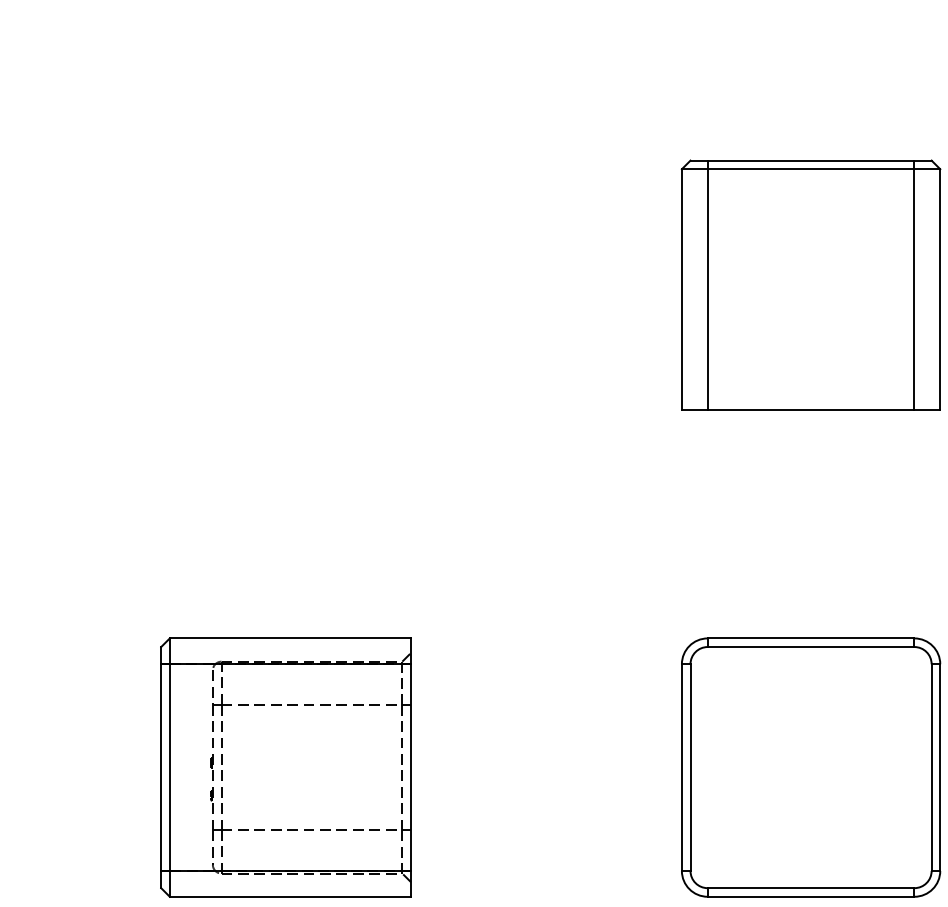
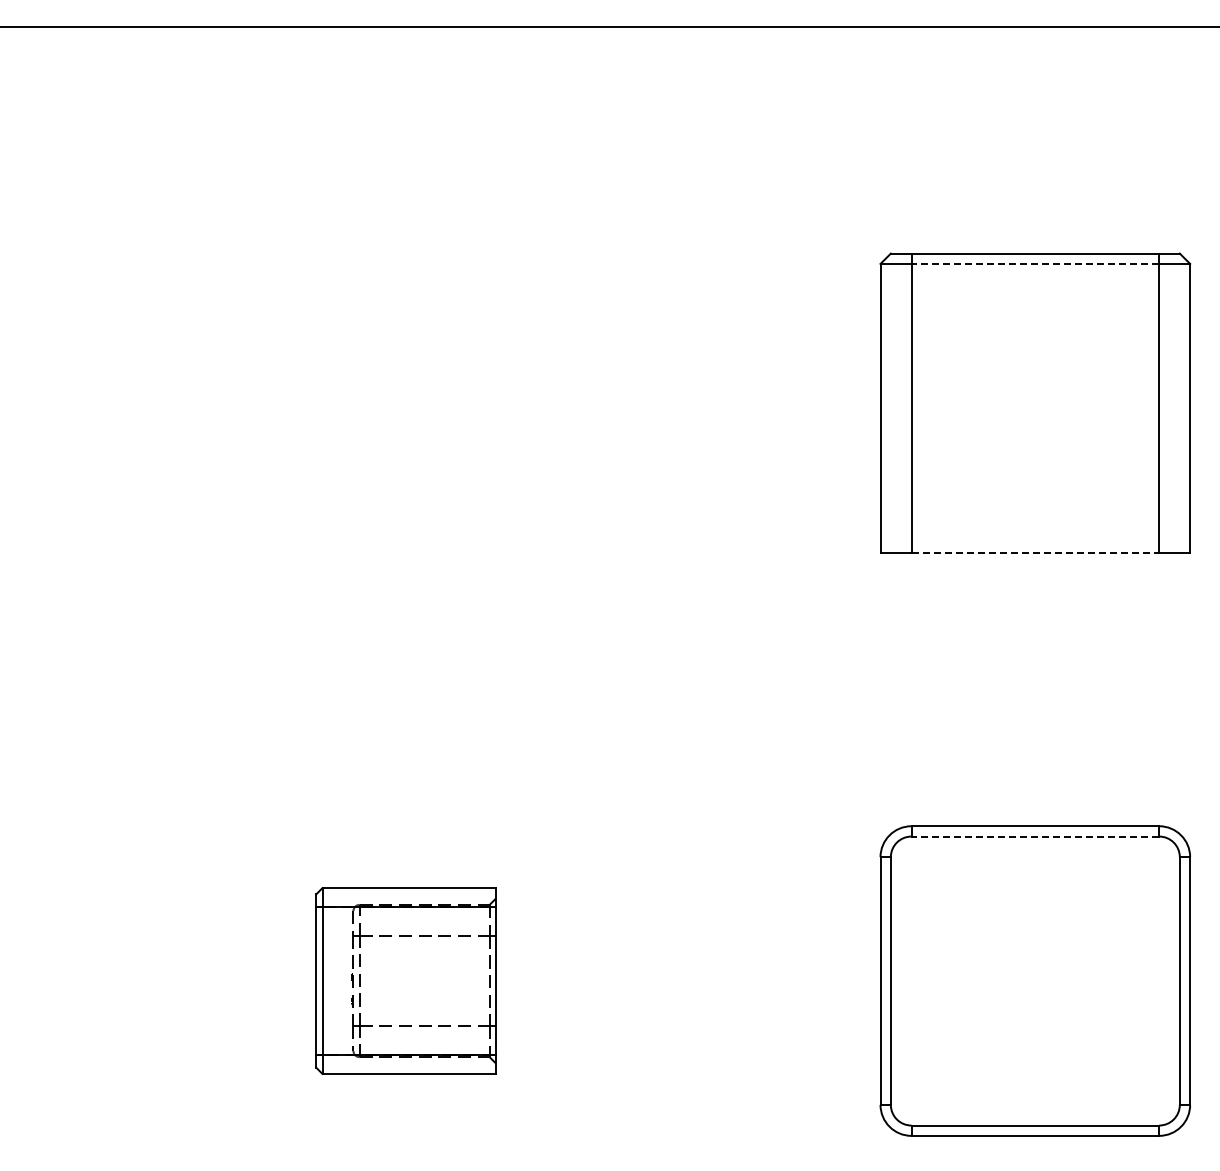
line: (811, 168) -> (1035, 263), solid -> dashed
line: (811, 410) -> (1035, 552), solid -> dashed
line: (811, 646) -> (1035, 836), solid -> dashed
part: (285, 767) -> (405, 980), size x0.6

